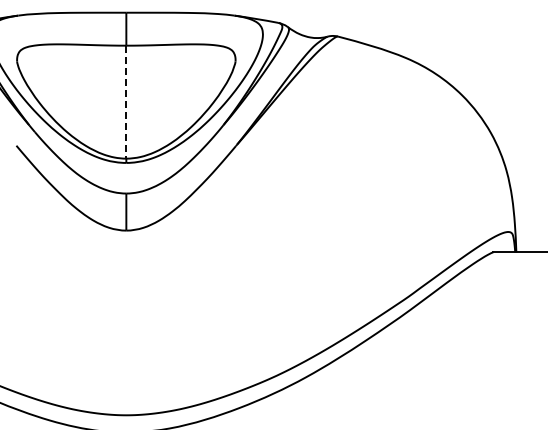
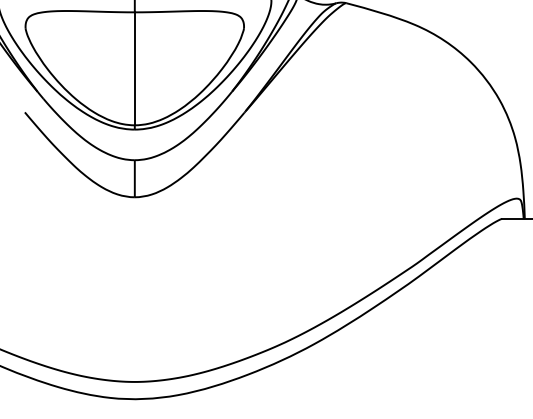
line: (126, 102) -> (134, 69), dashed -> solid

